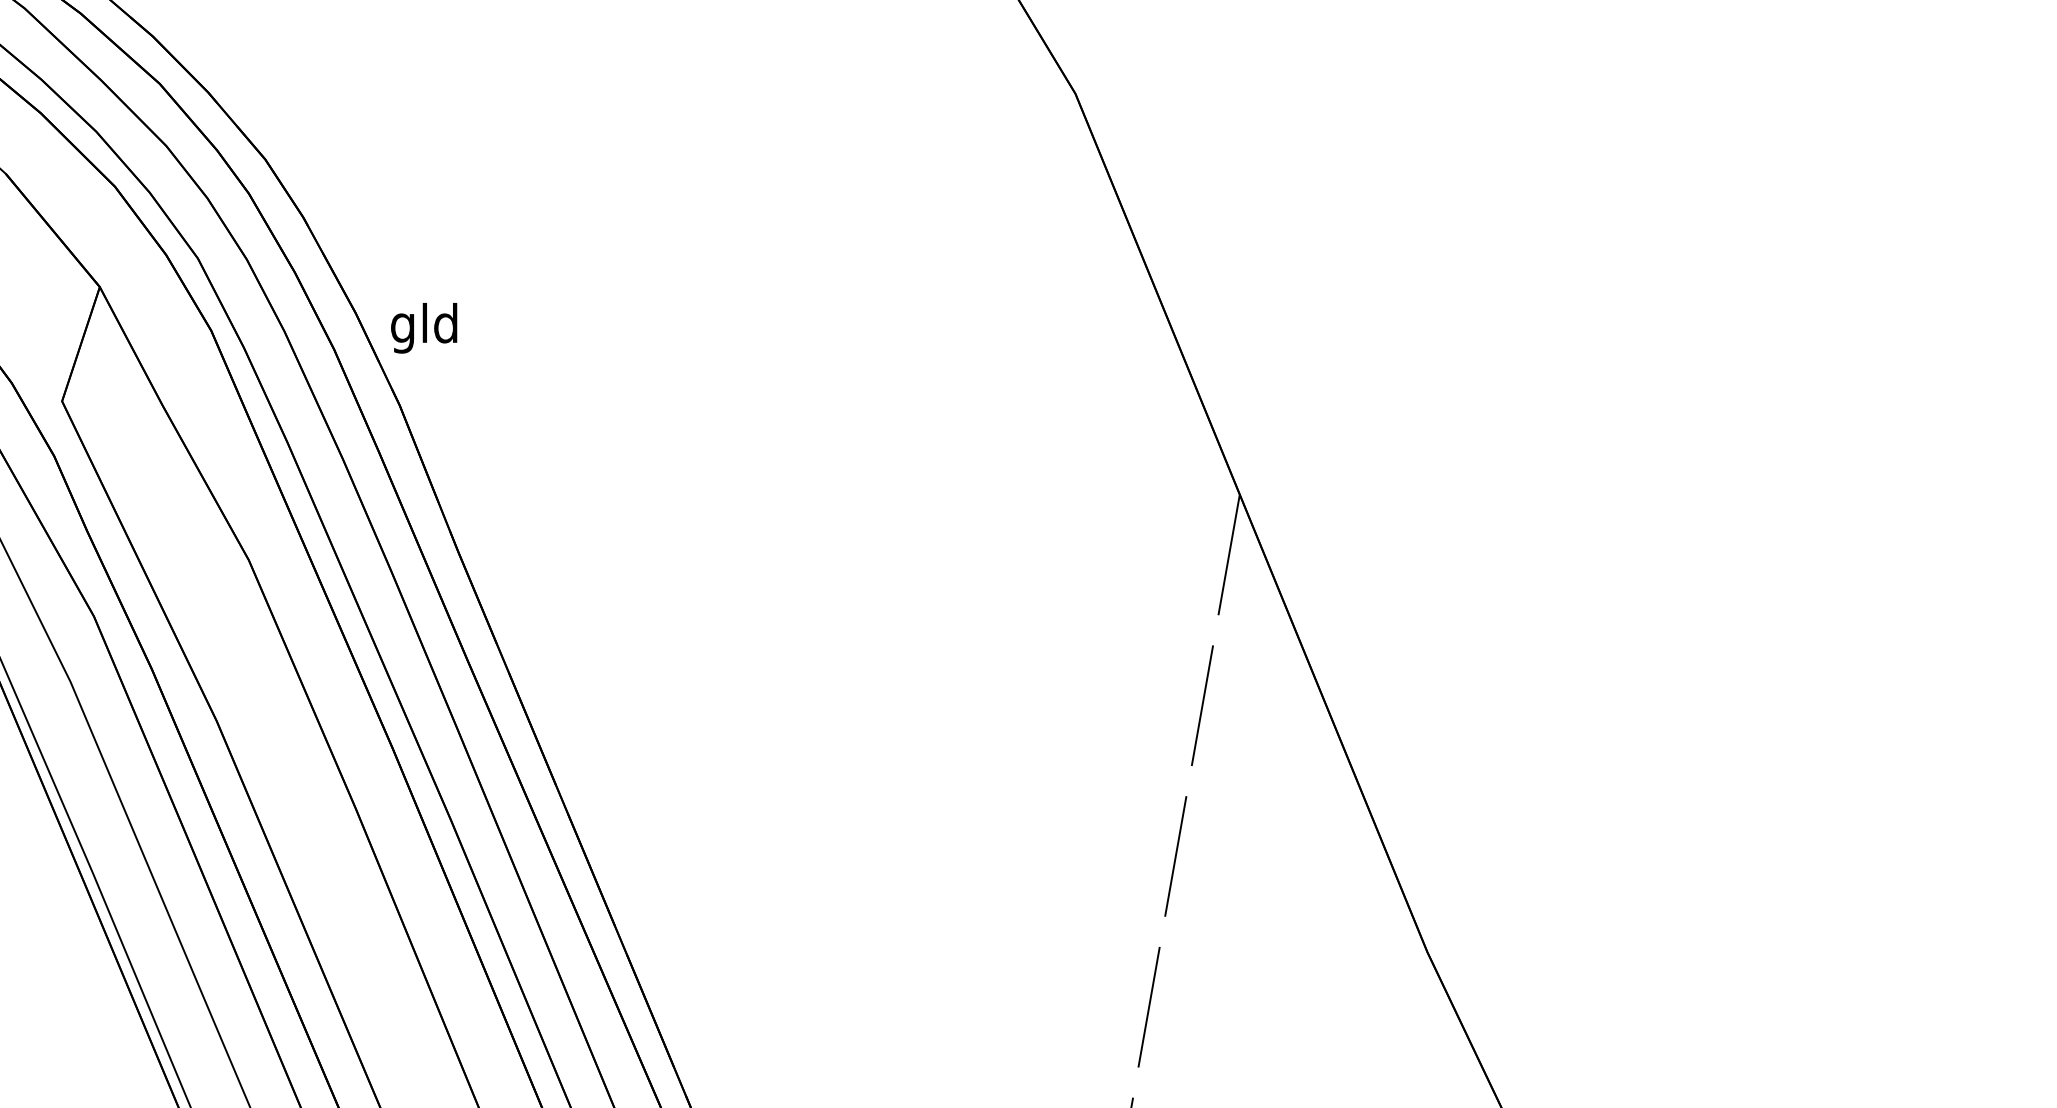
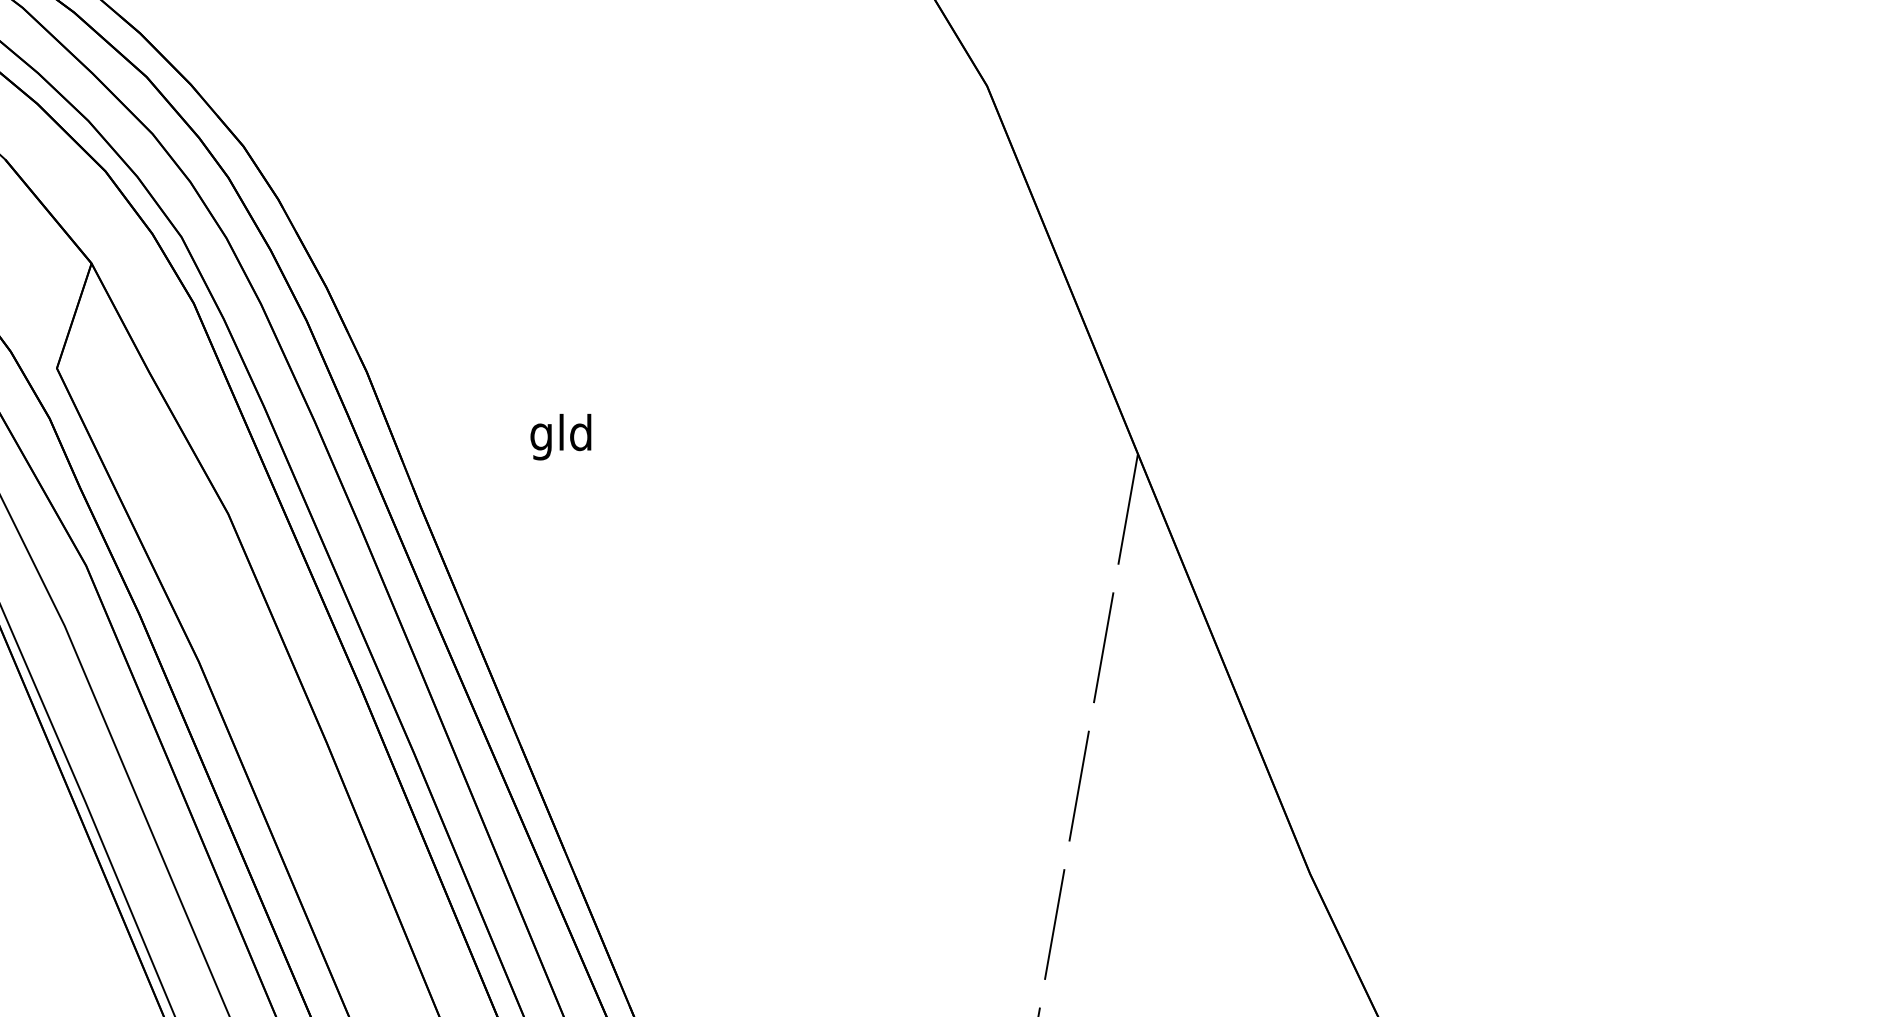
text: (424, 328) -> (561, 437), moved

